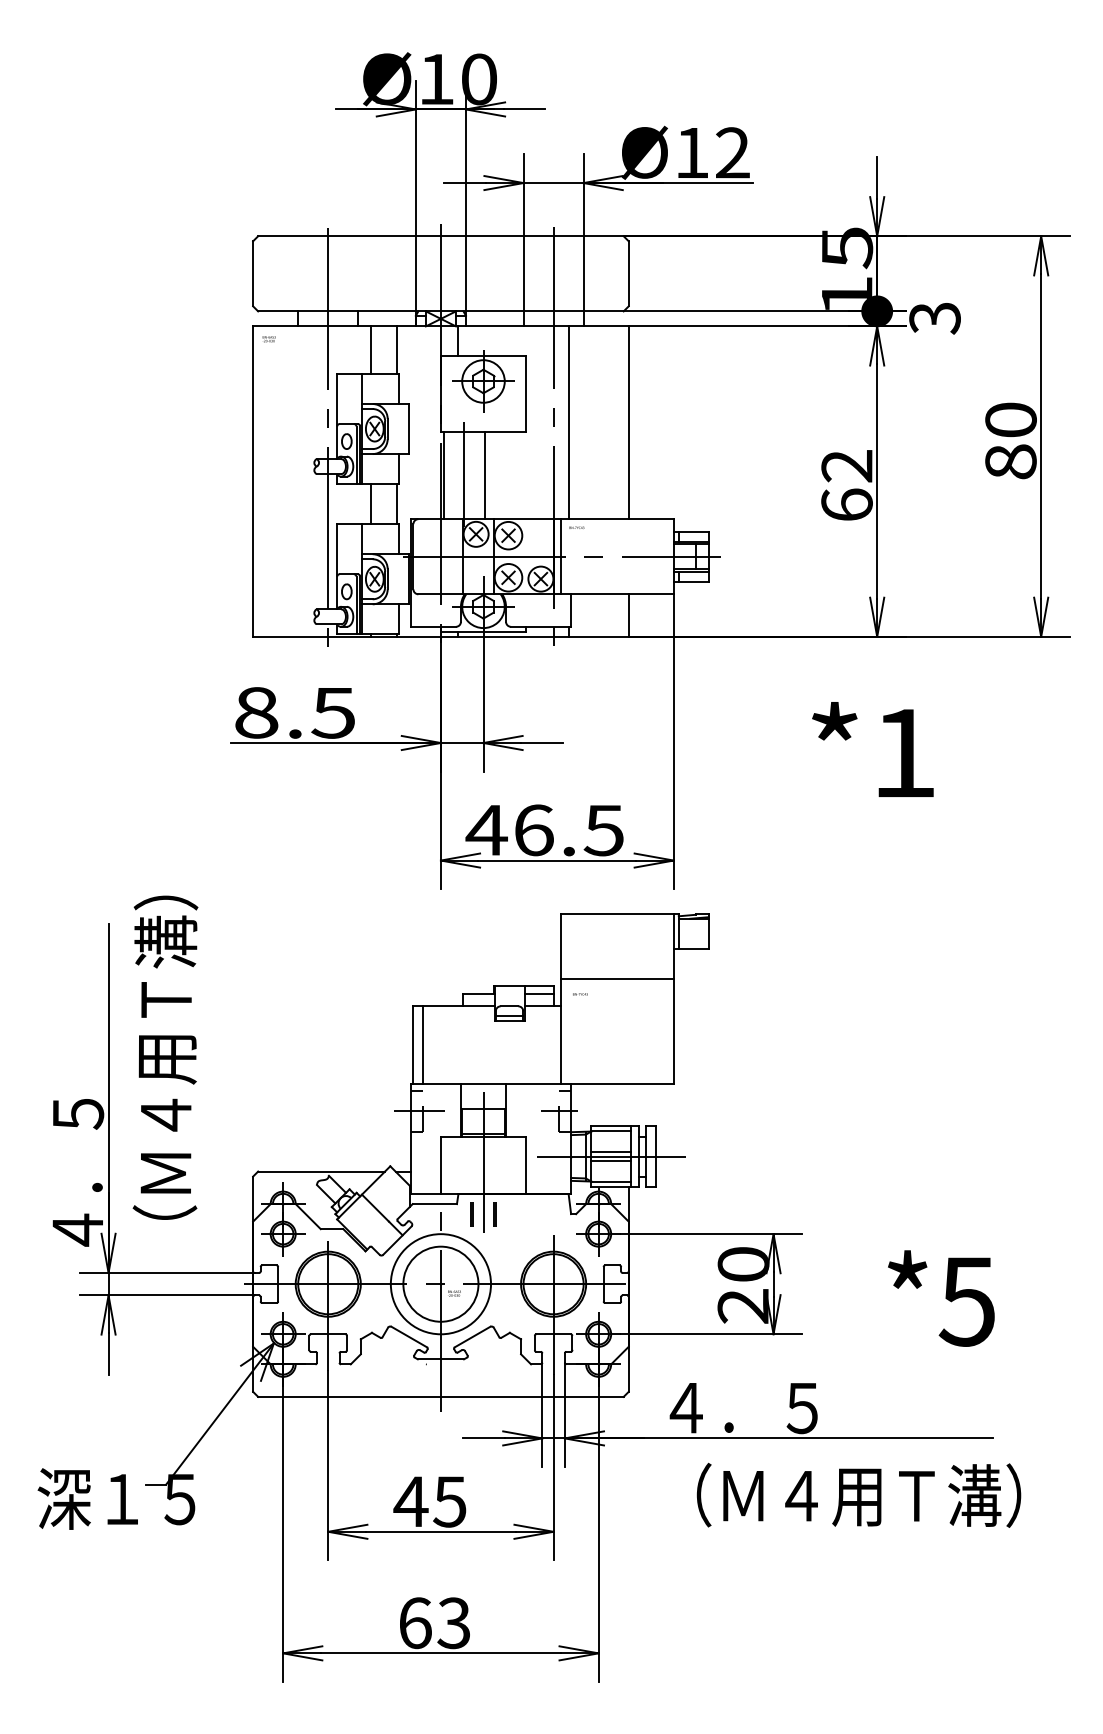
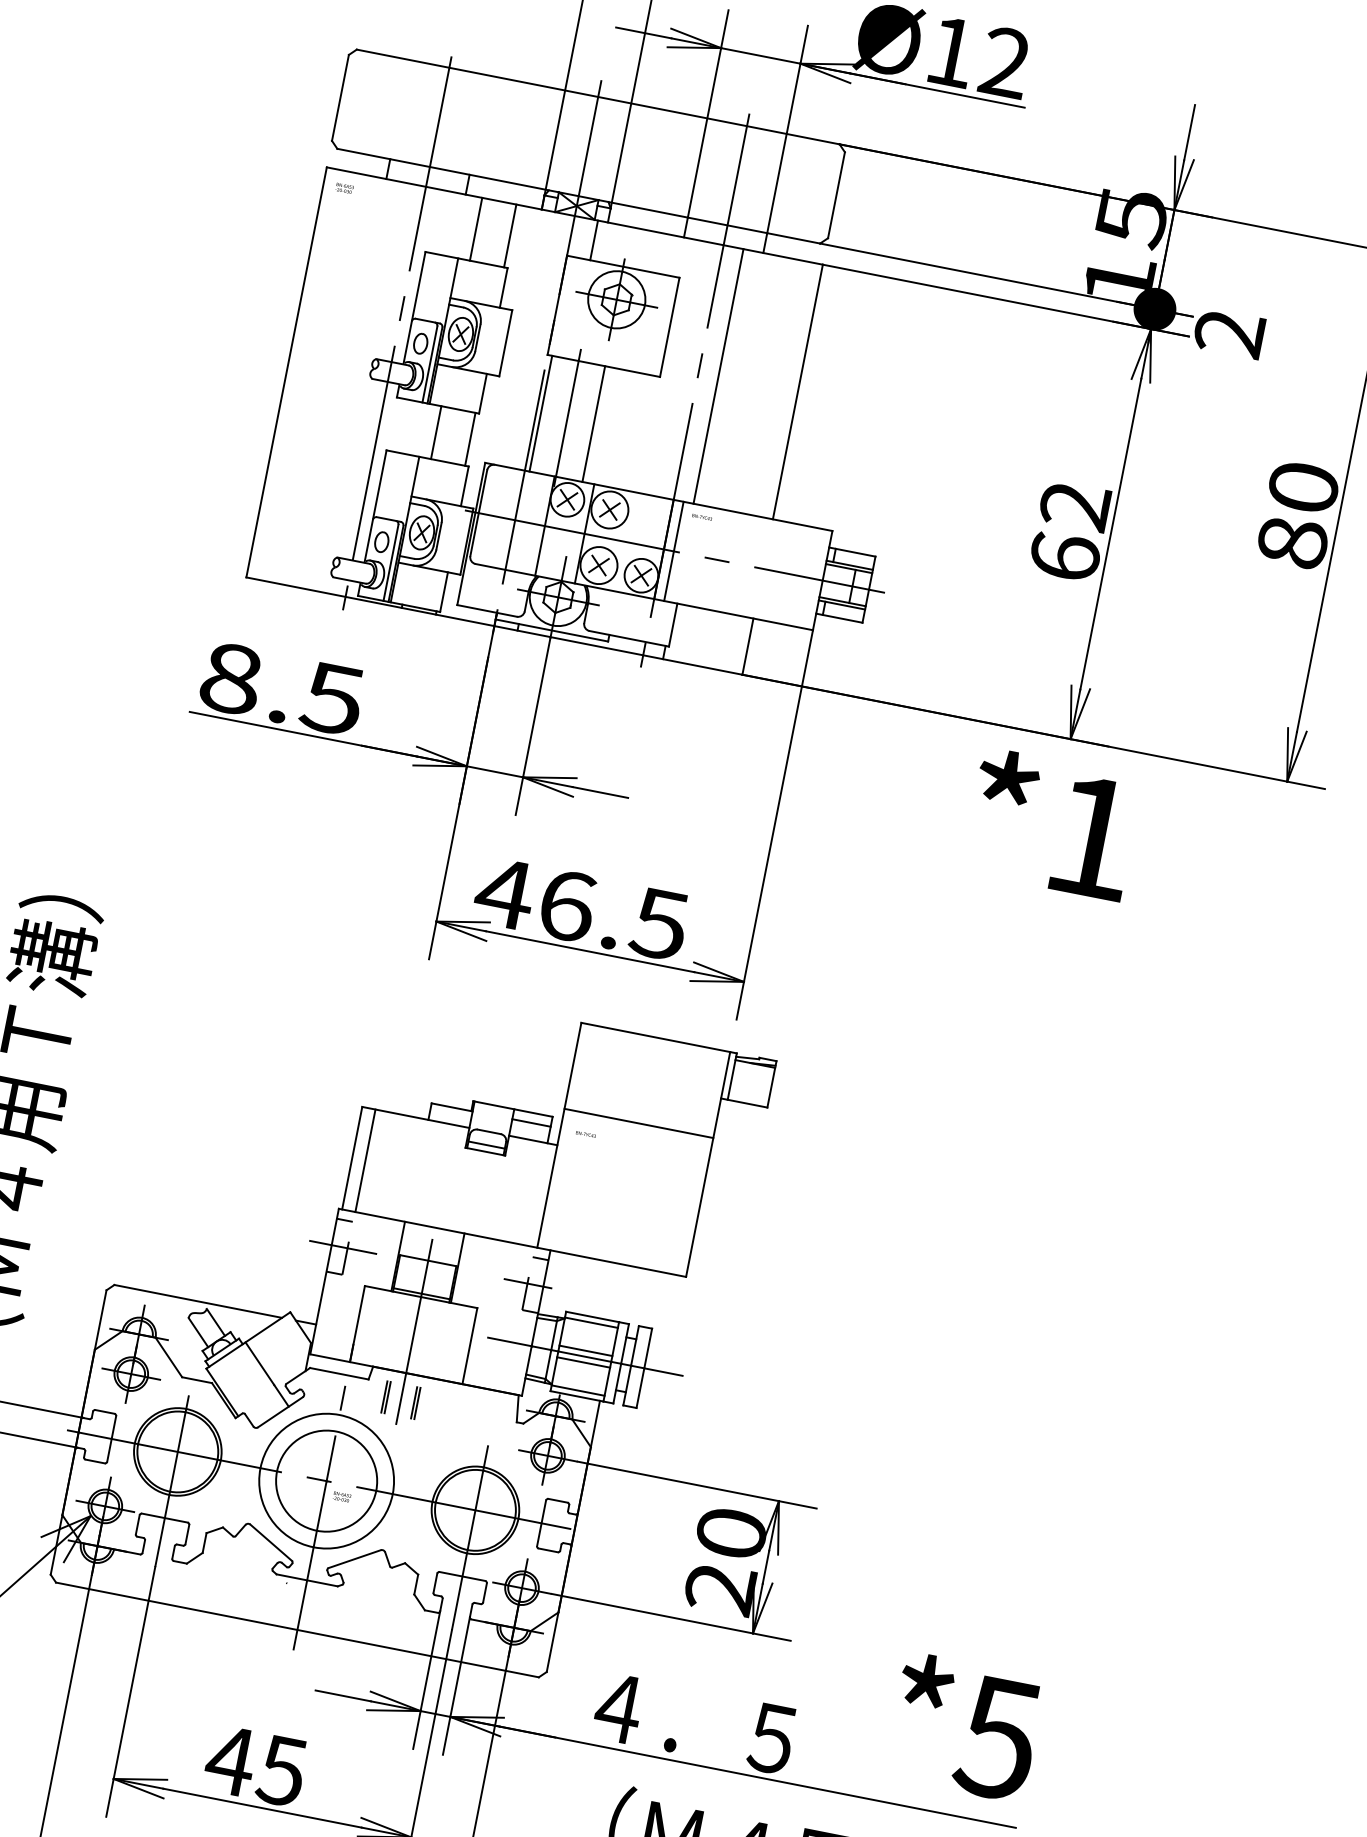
text: (934, 318) -> (1228, 333), 3 -> 2
text: (872, 749) -> (1051, 824), moved
text: (941, 1298) -> (964, 1727), moved

